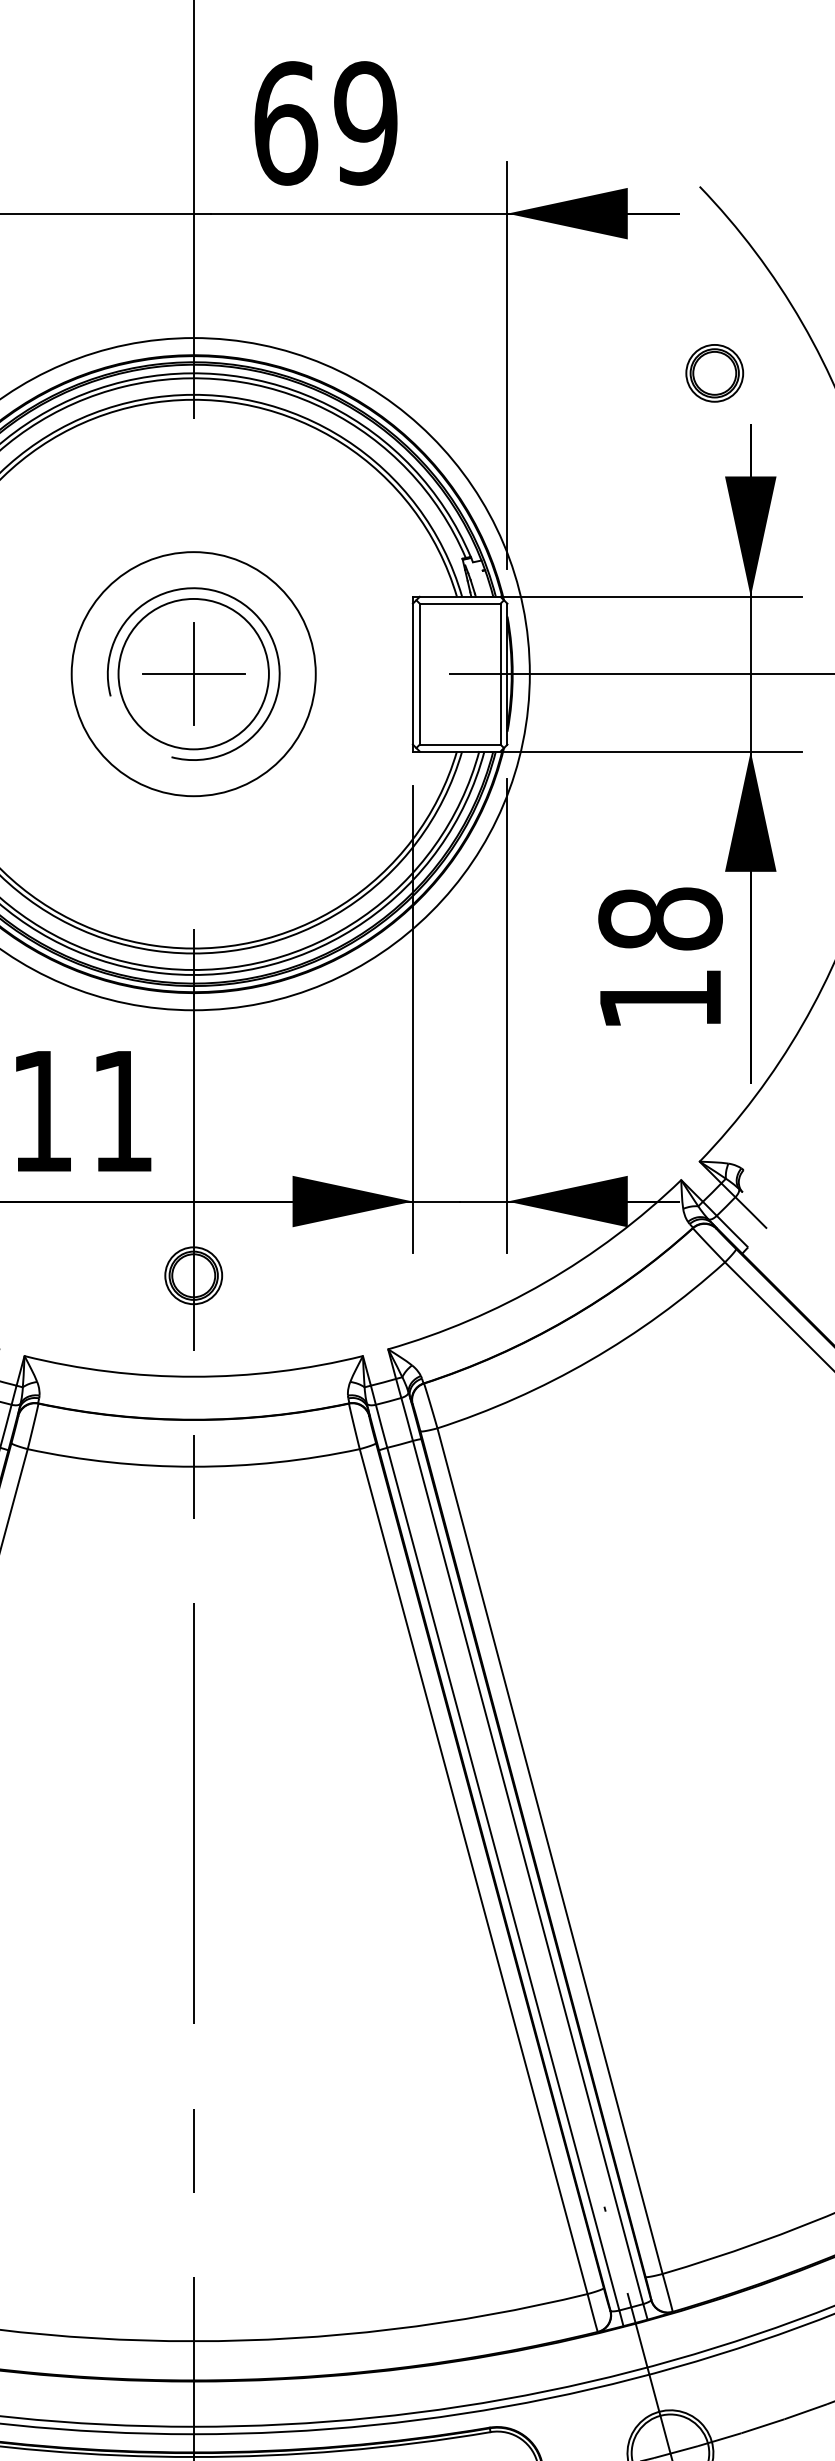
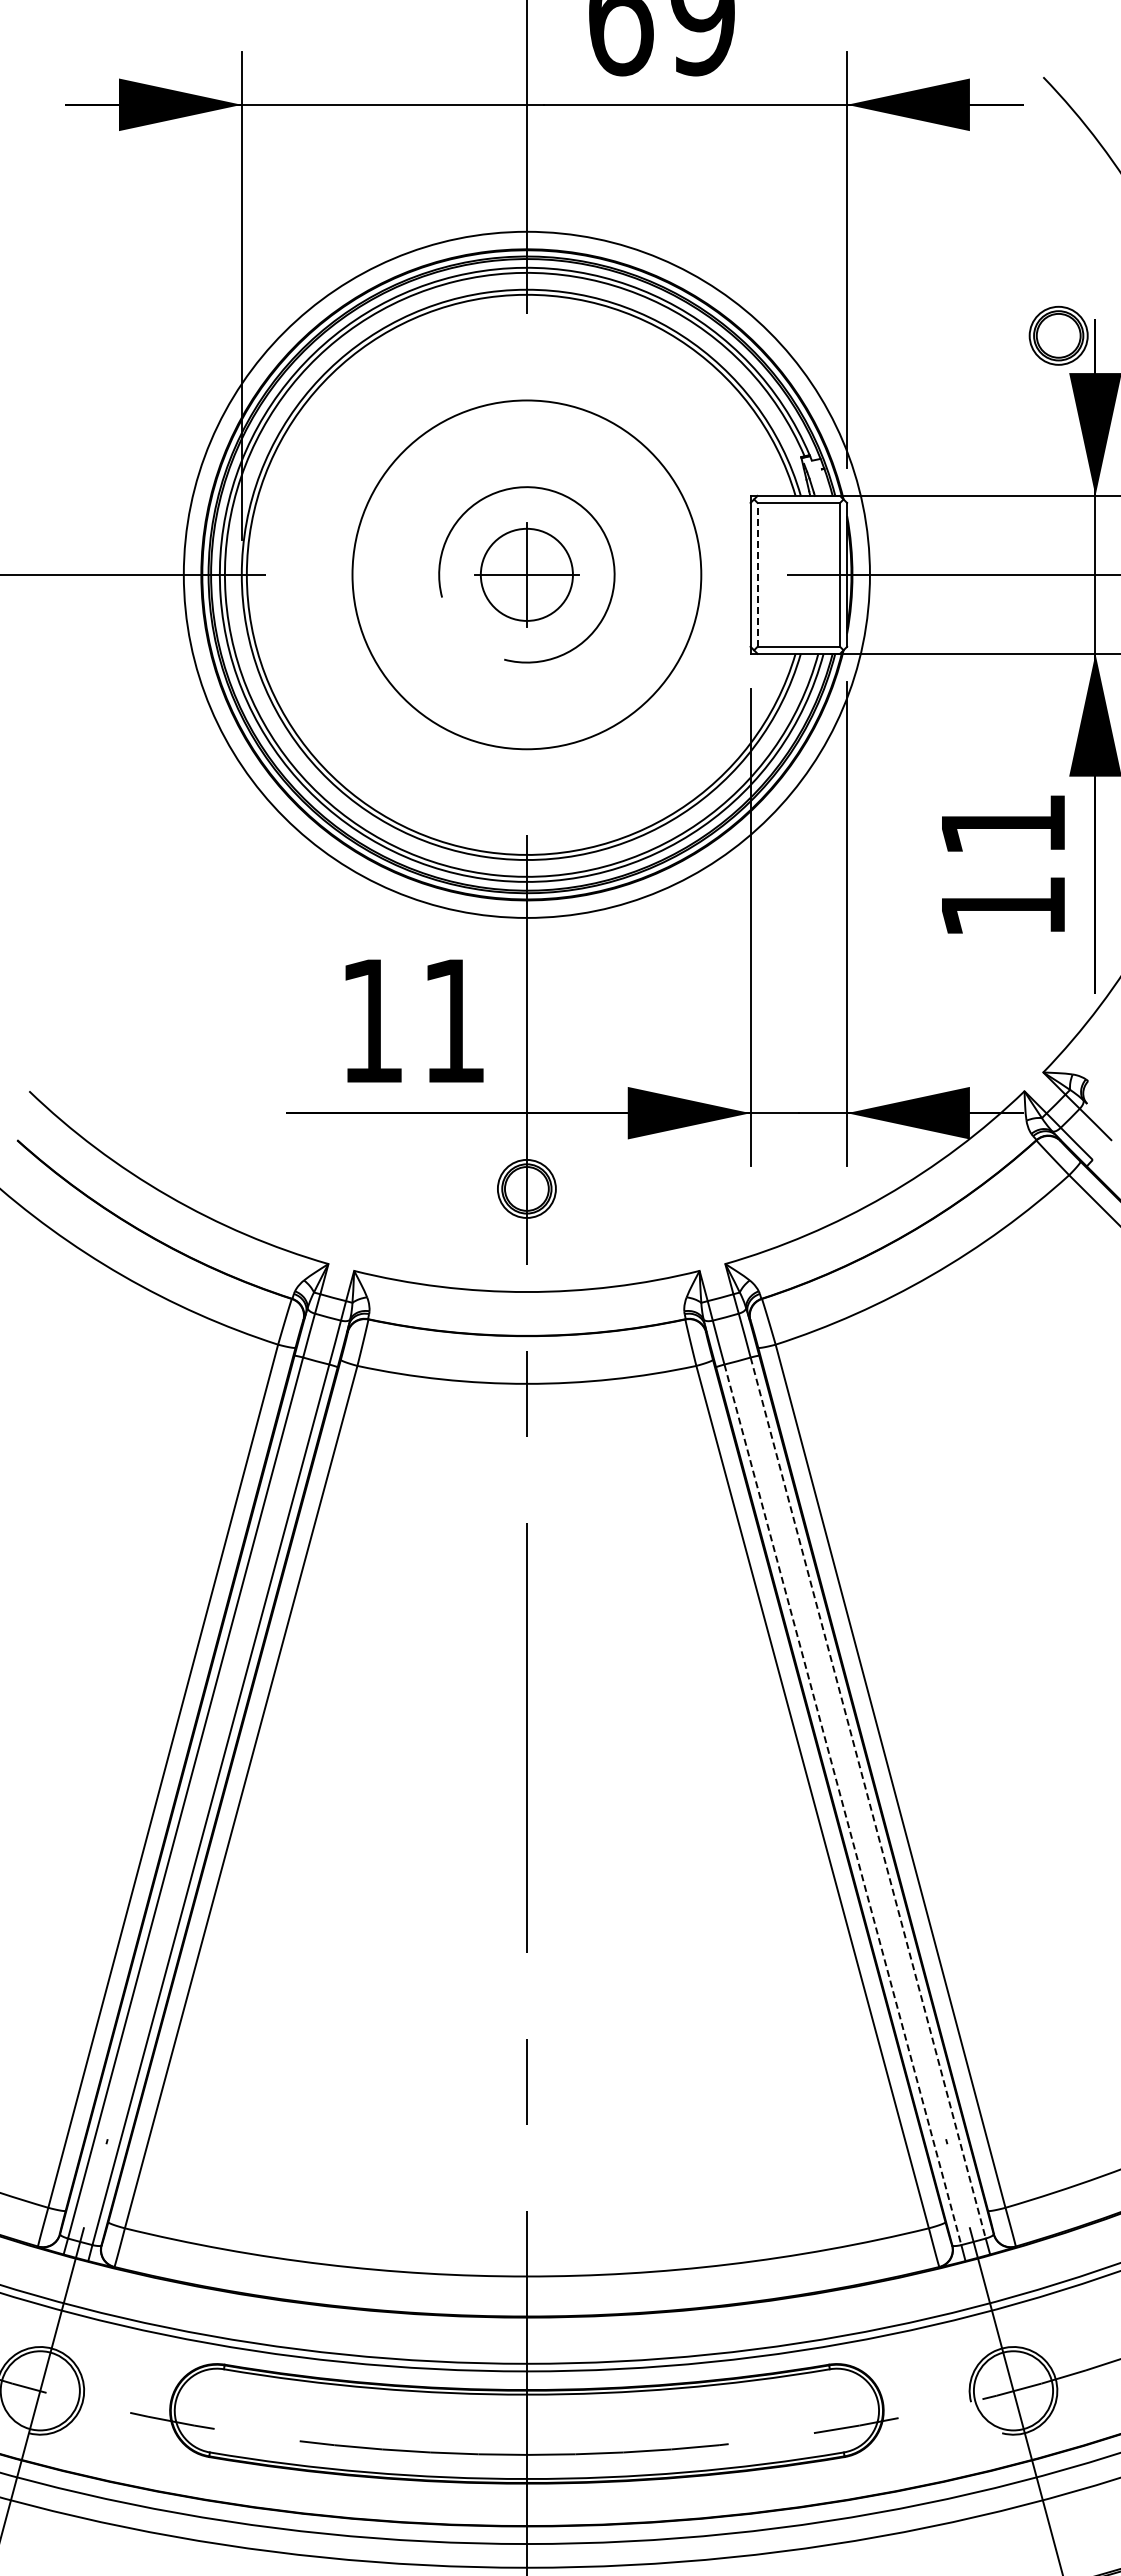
part: (714, 373) -> (1058, 335), moved
circle: (193, 673) -> (526, 574), size x0.6
circle: (193, 673) -> (526, 574), size x1.4
line: (419, 673) -> (757, 574), solid -> dashed
text: (660, 918) -> (1003, 824), 18 -> 11
line: (528, 1872) -> (868, 1798), solid -> dashed
line: (502, 1878) -> (842, 1804), solid -> dashed

